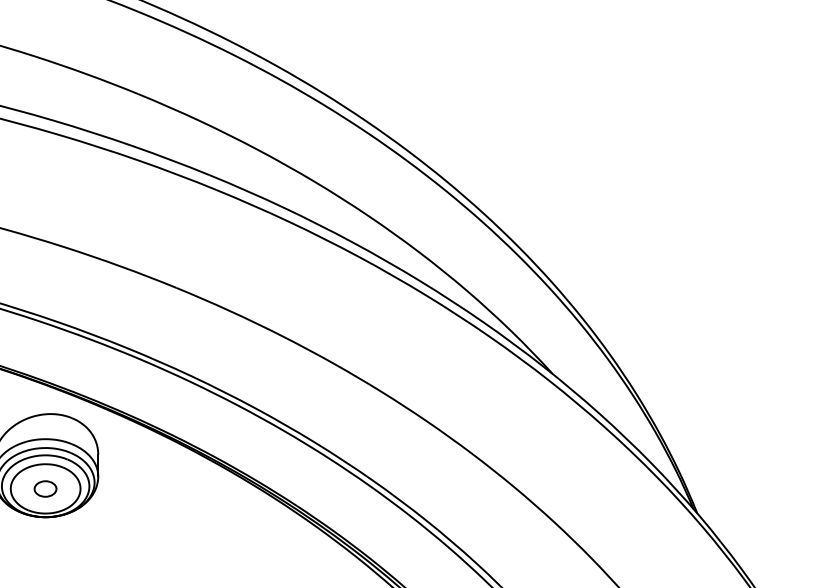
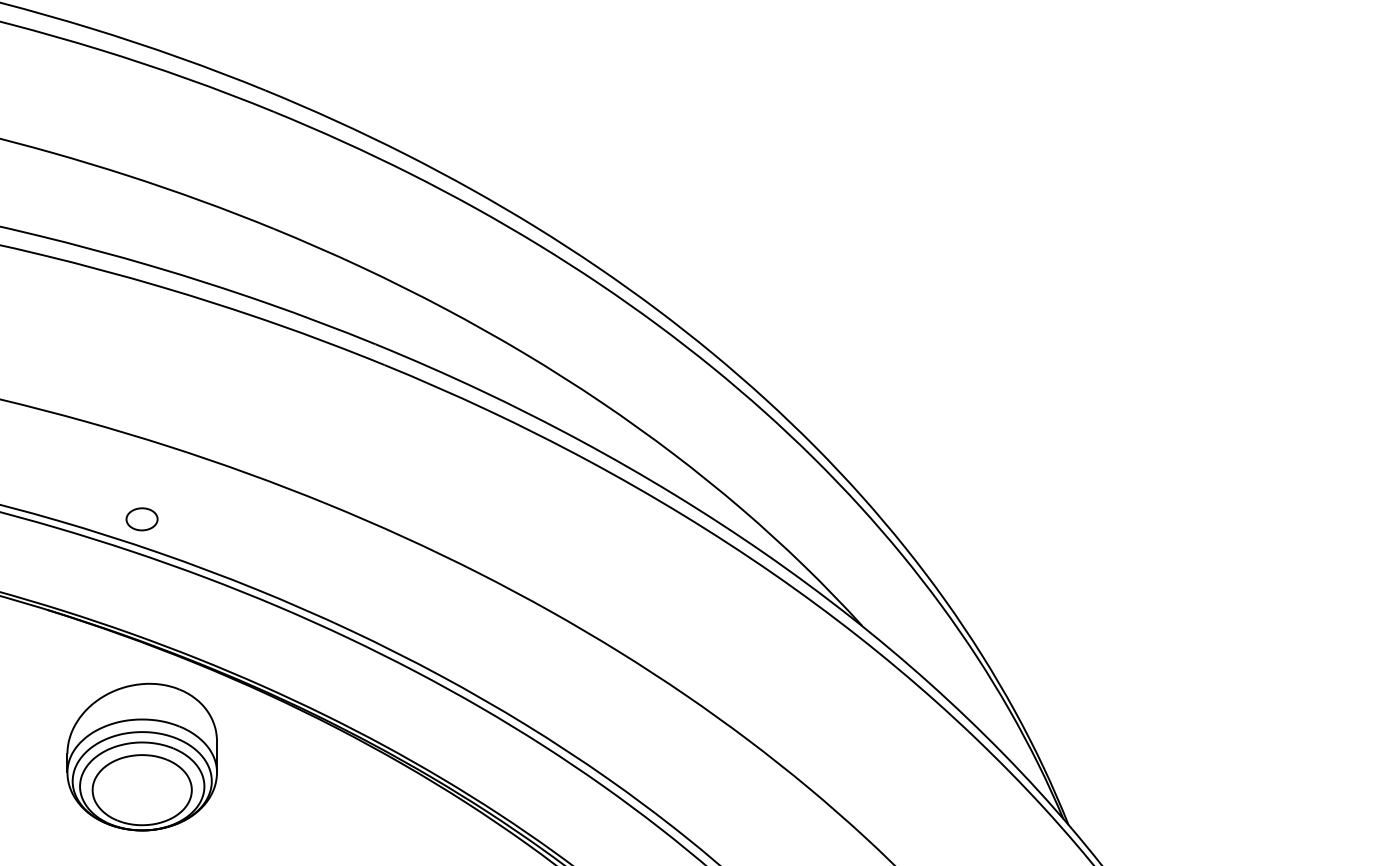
part: (45, 489) -> (141, 519), moved

